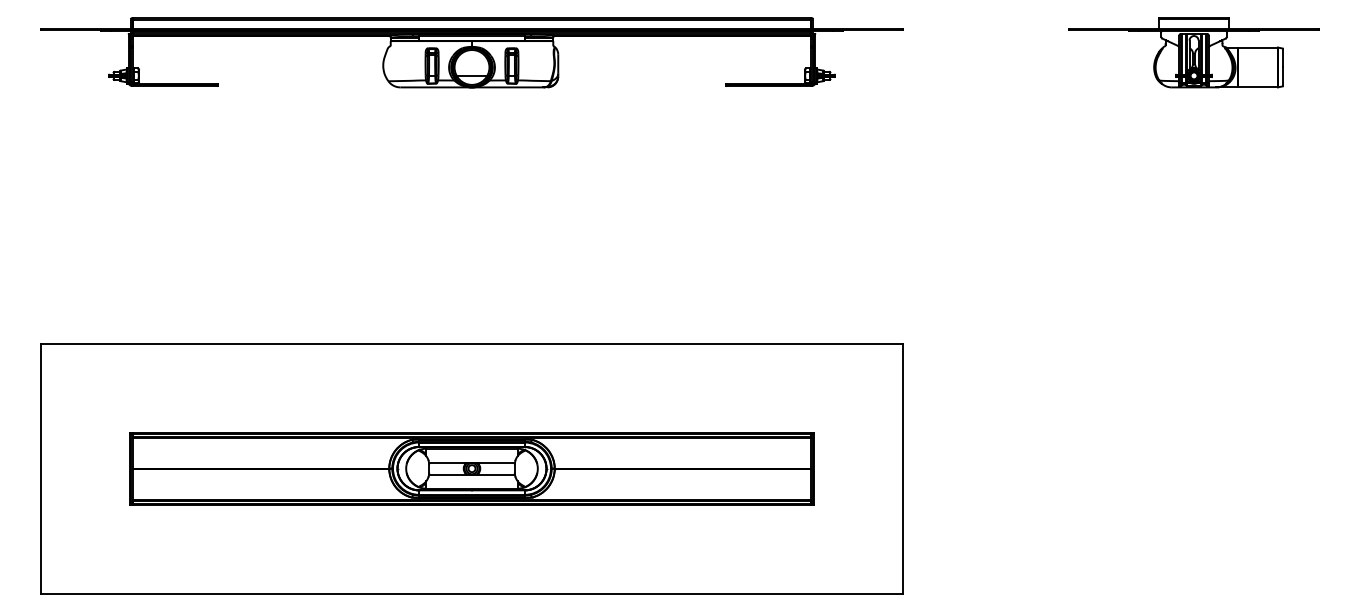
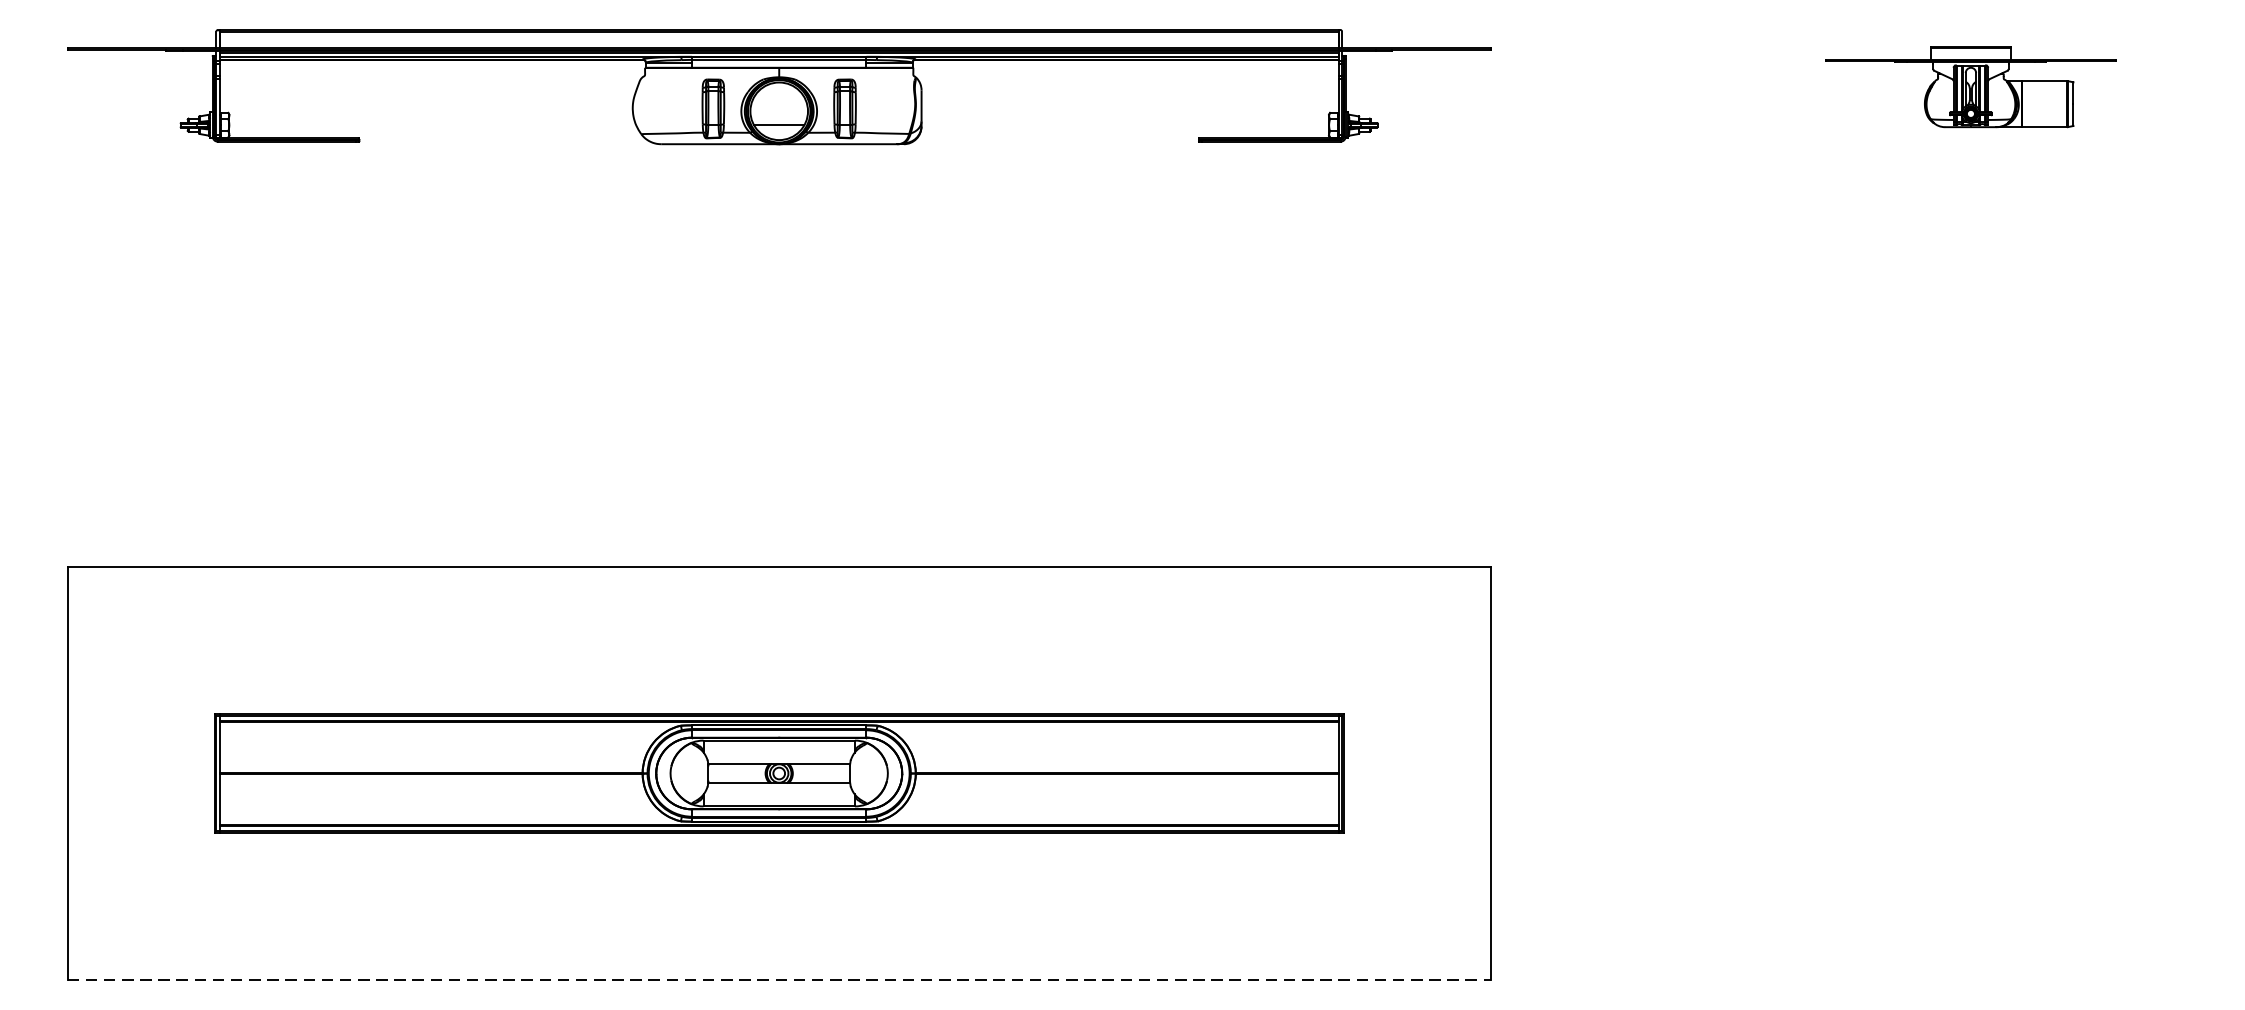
part: (1193, 52) -> (1970, 86), size x0.7
line: (472, 593) -> (780, 979), solid -> dashed

